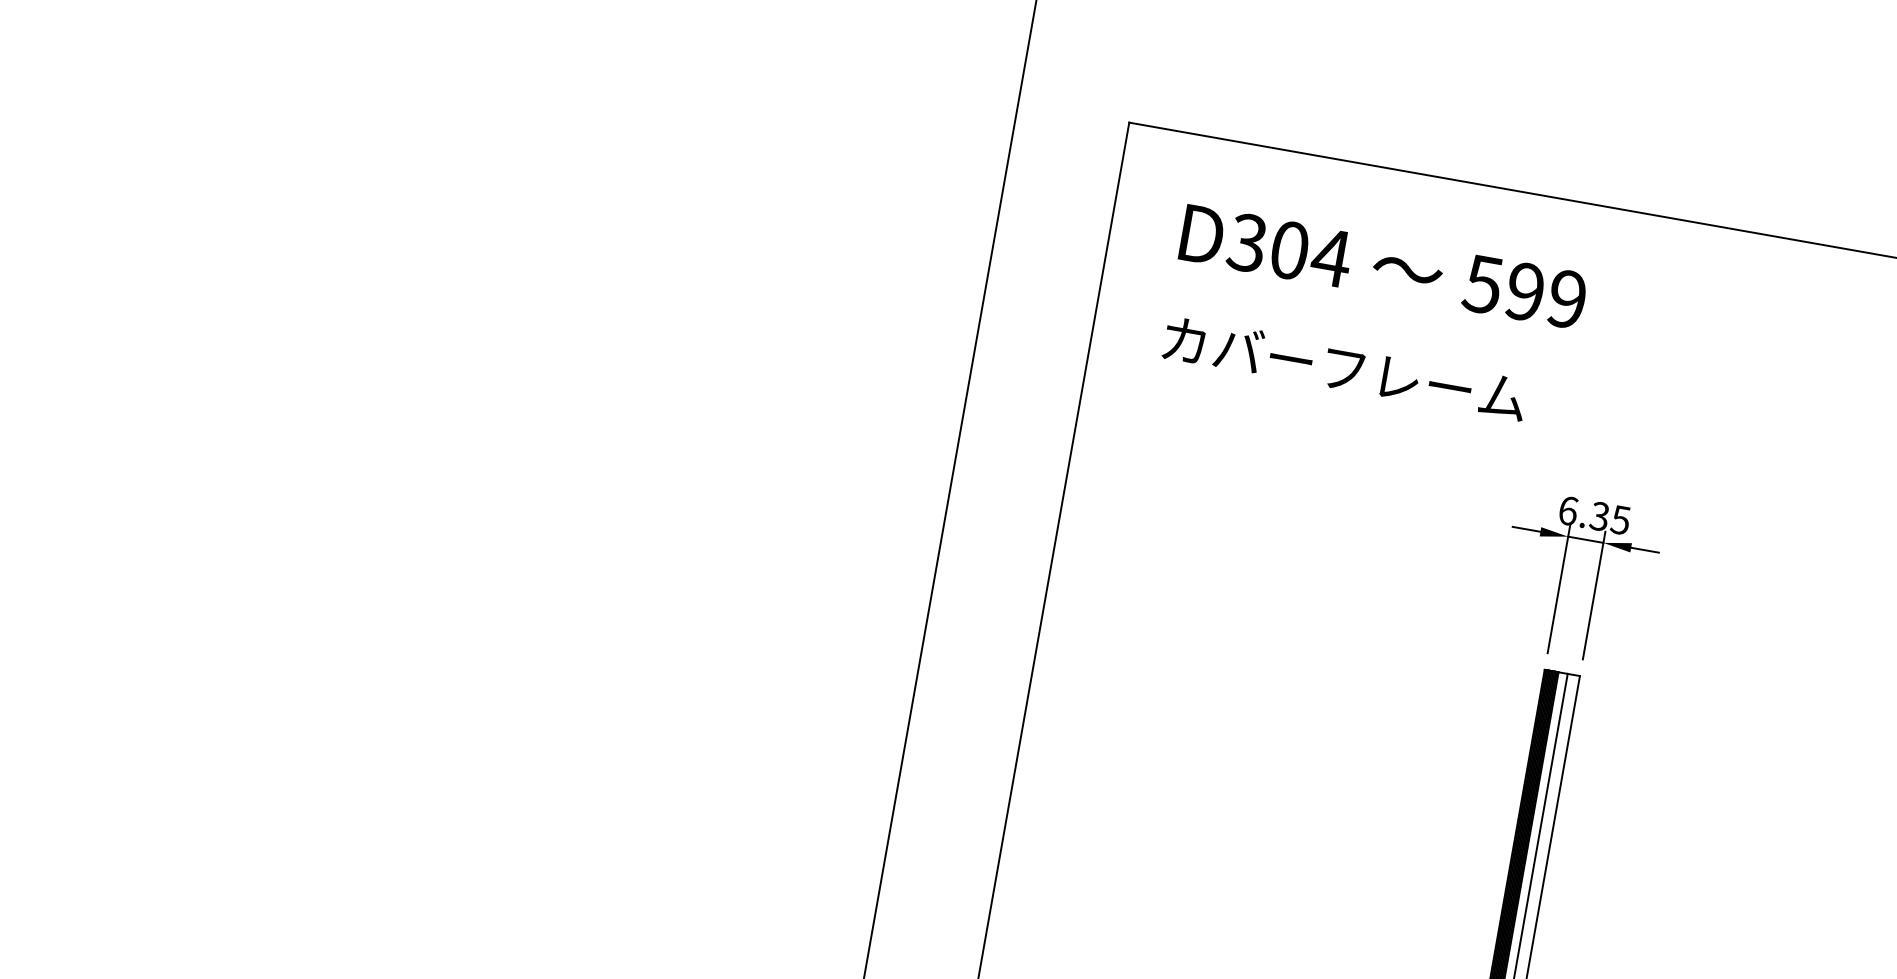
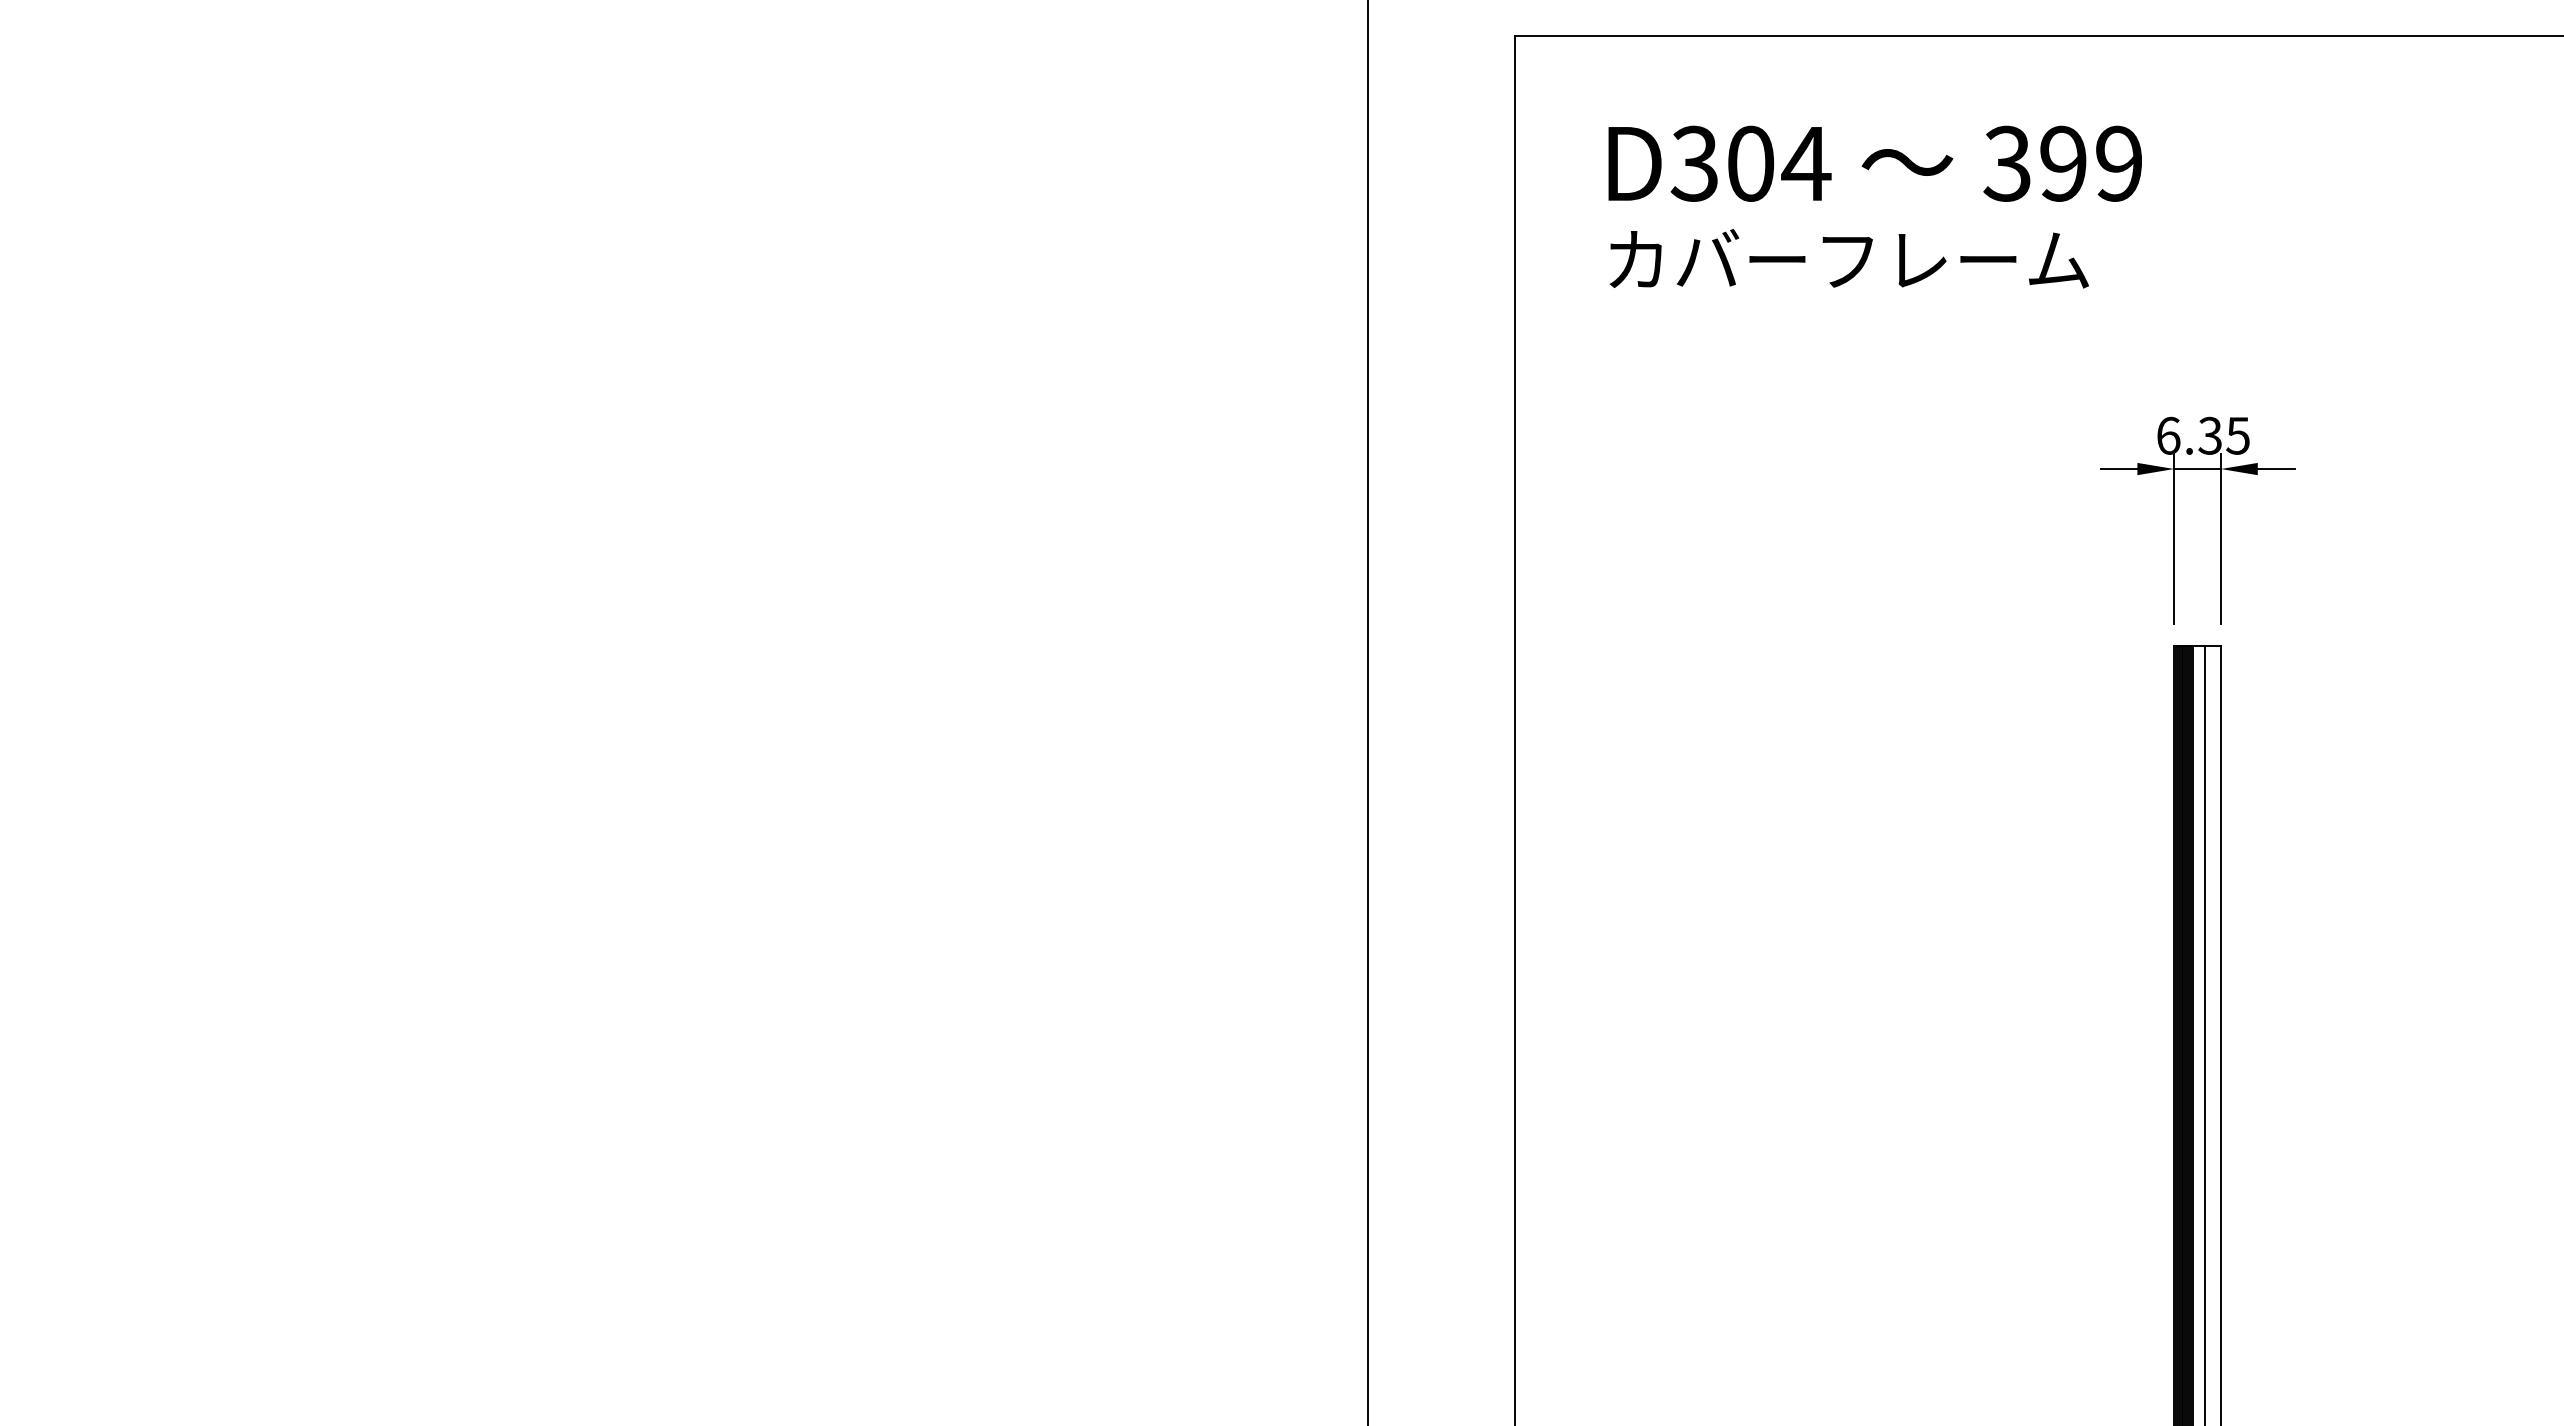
text: (1482, 284) -> (2006, 163), 599 -> 399
text: (1344, 367) -> (1848, 258), moved

